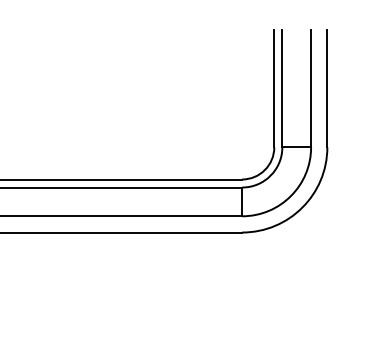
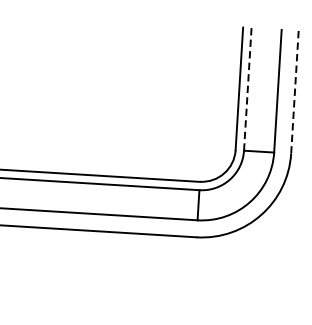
line: (282, 88) -> (247, 89), solid -> dashed
line: (327, 88) -> (295, 91), solid -> dashed

